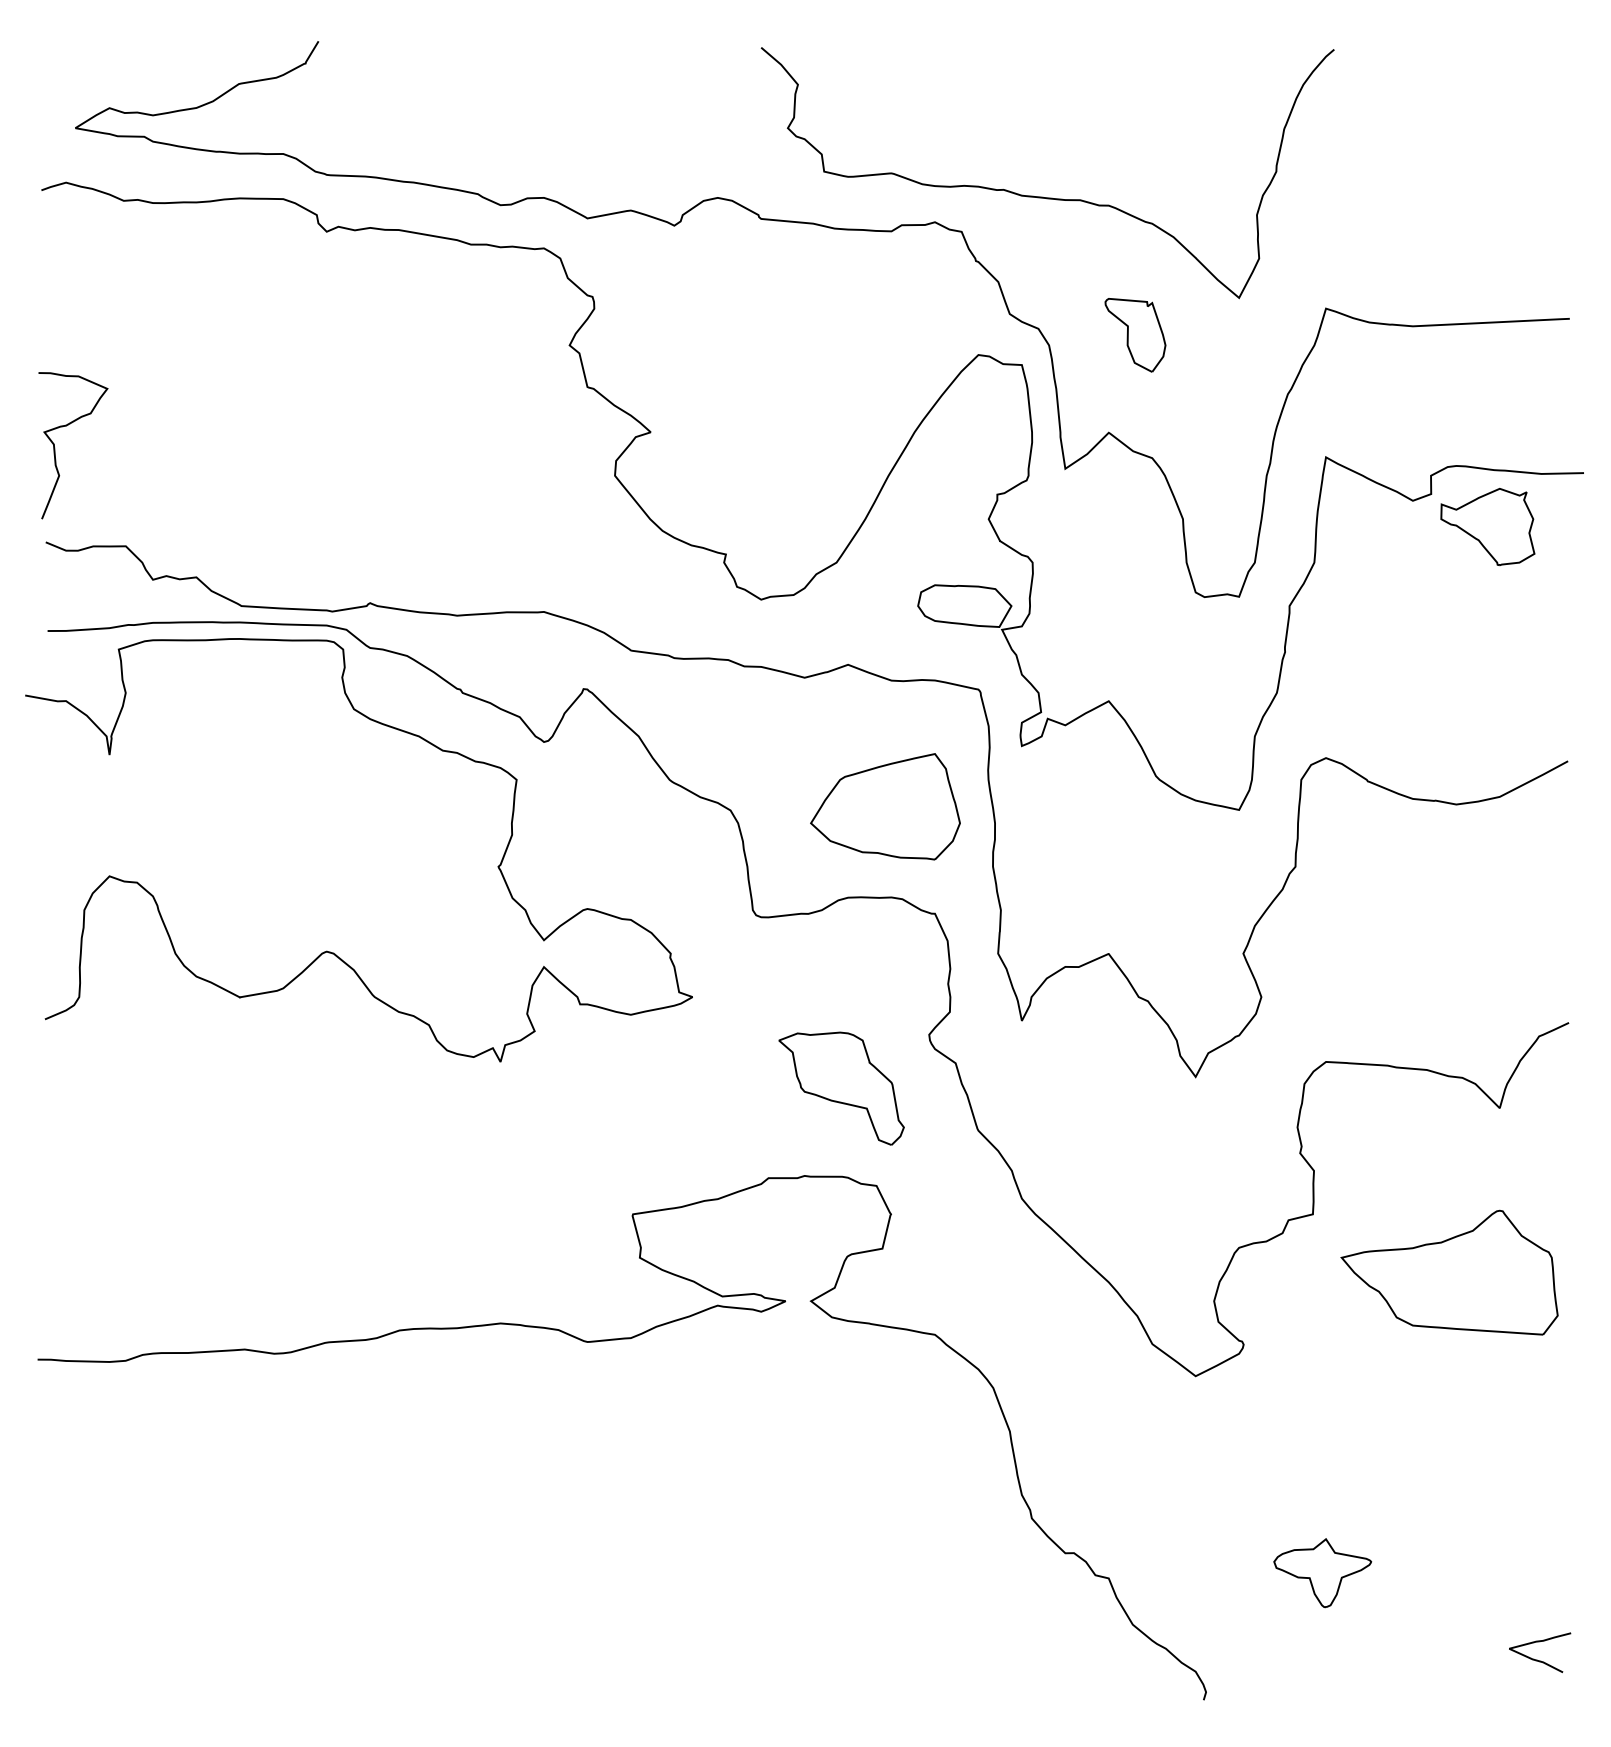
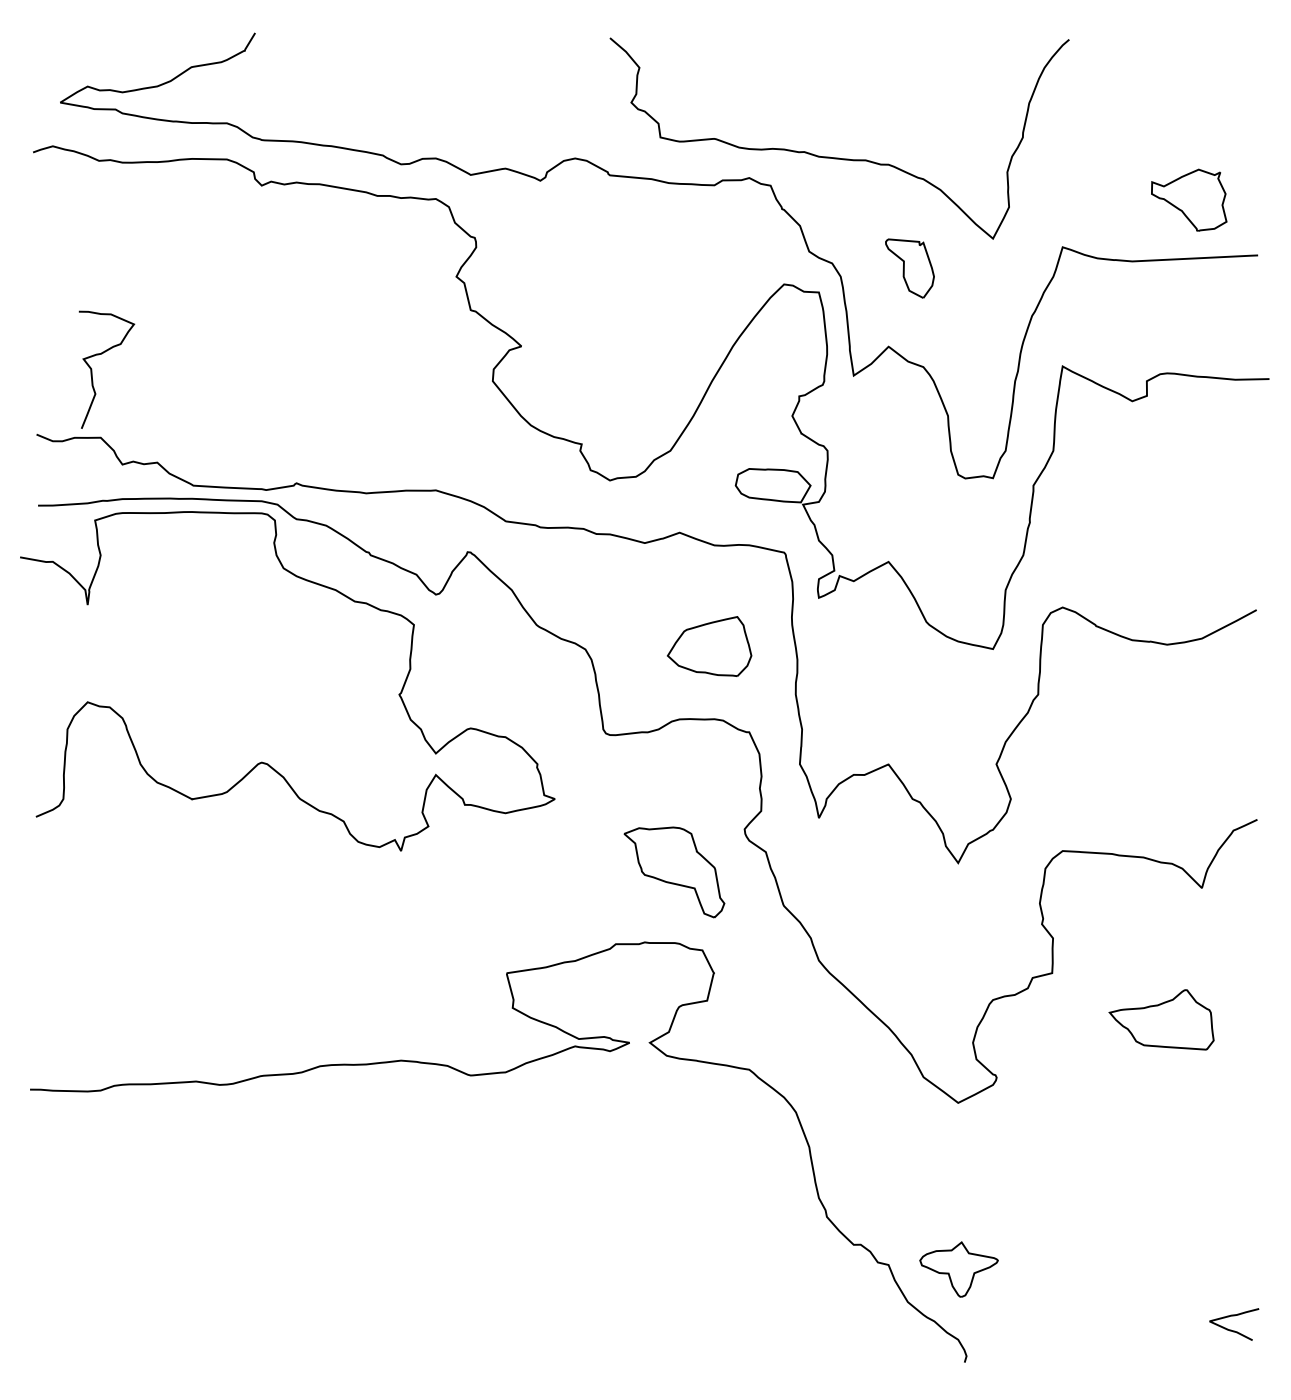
curve: (55, 447) -> (92, 371), moved
part: (1487, 526) -> (1188, 199), moved
part: (885, 806) -> (709, 646), size x0.7
part: (1449, 1272) -> (1161, 1019), size x0.6
part: (1322, 1573) -> (958, 1269), moved

